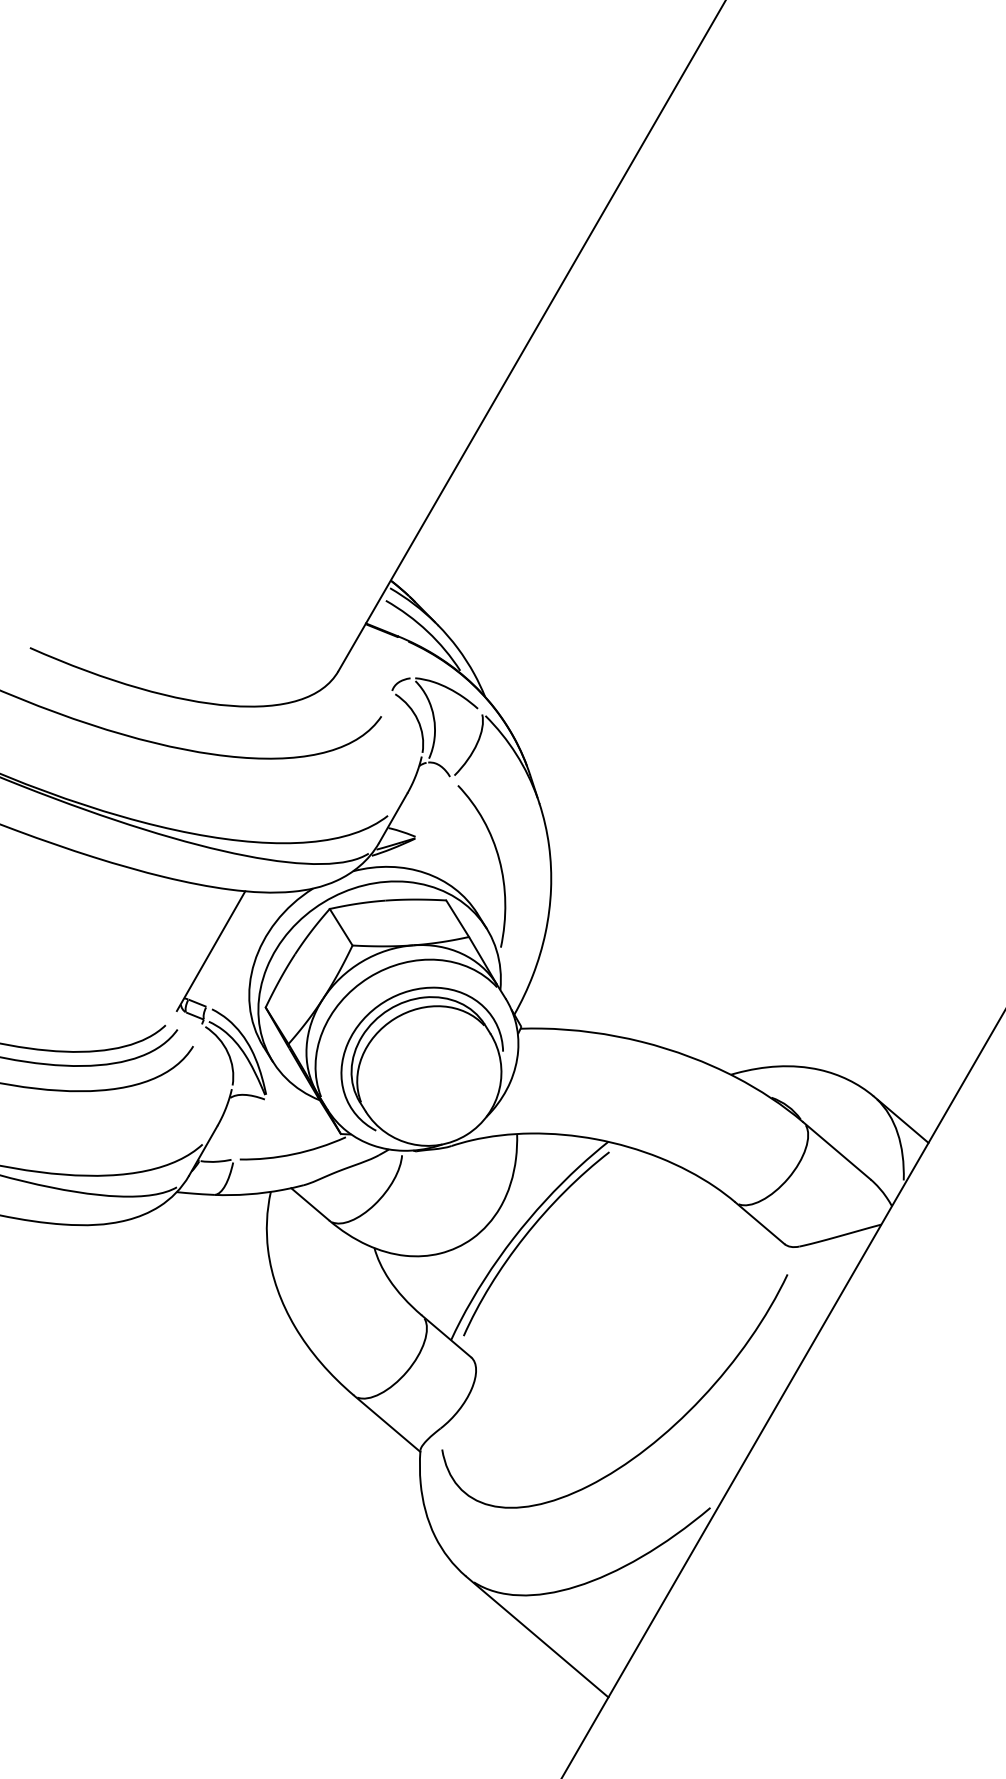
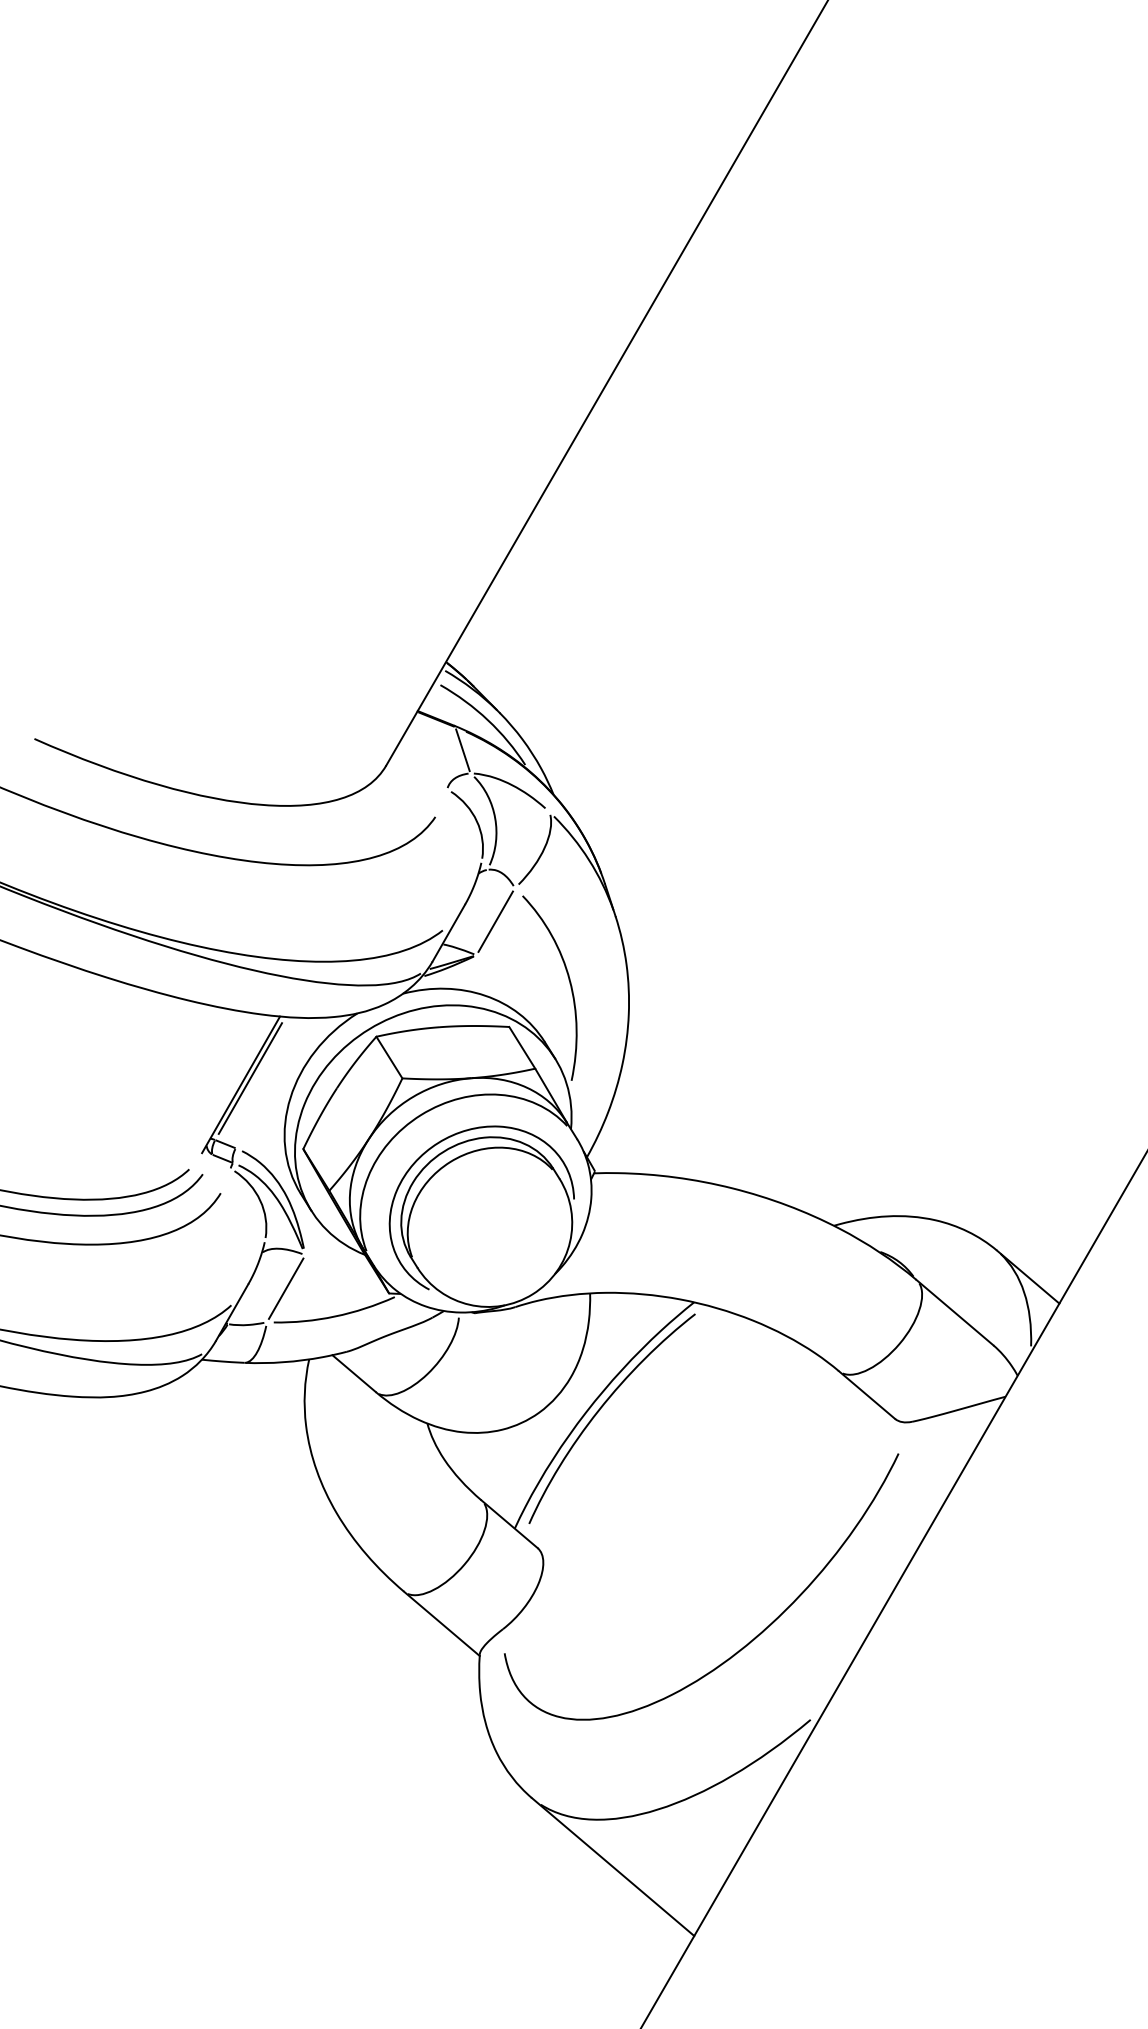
line: (405, 658) -> (462, 750), added
line: (434, 807) -> (495, 921), added
line: (219, 945) -> (250, 1078), added
line: (250, 1129) -> (285, 1288), added

